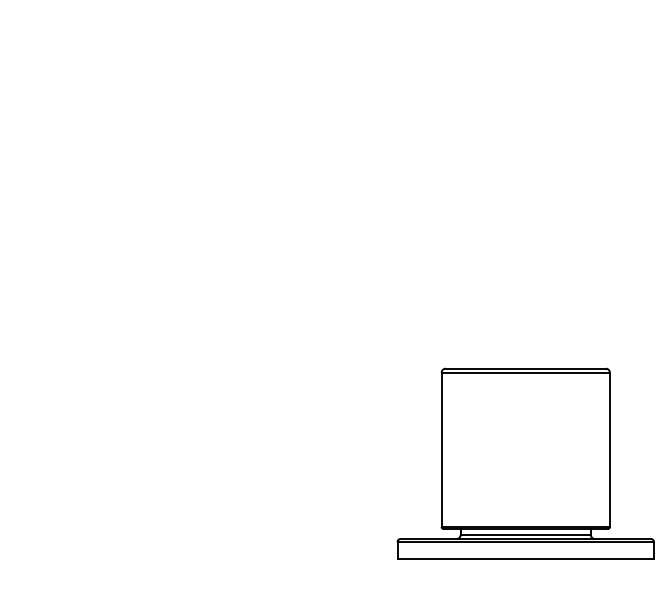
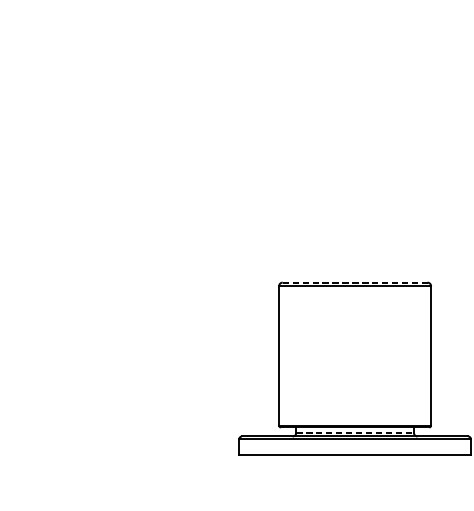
line: (526, 368) -> (355, 282), solid -> dashed
line: (526, 534) -> (355, 432), solid -> dashed

